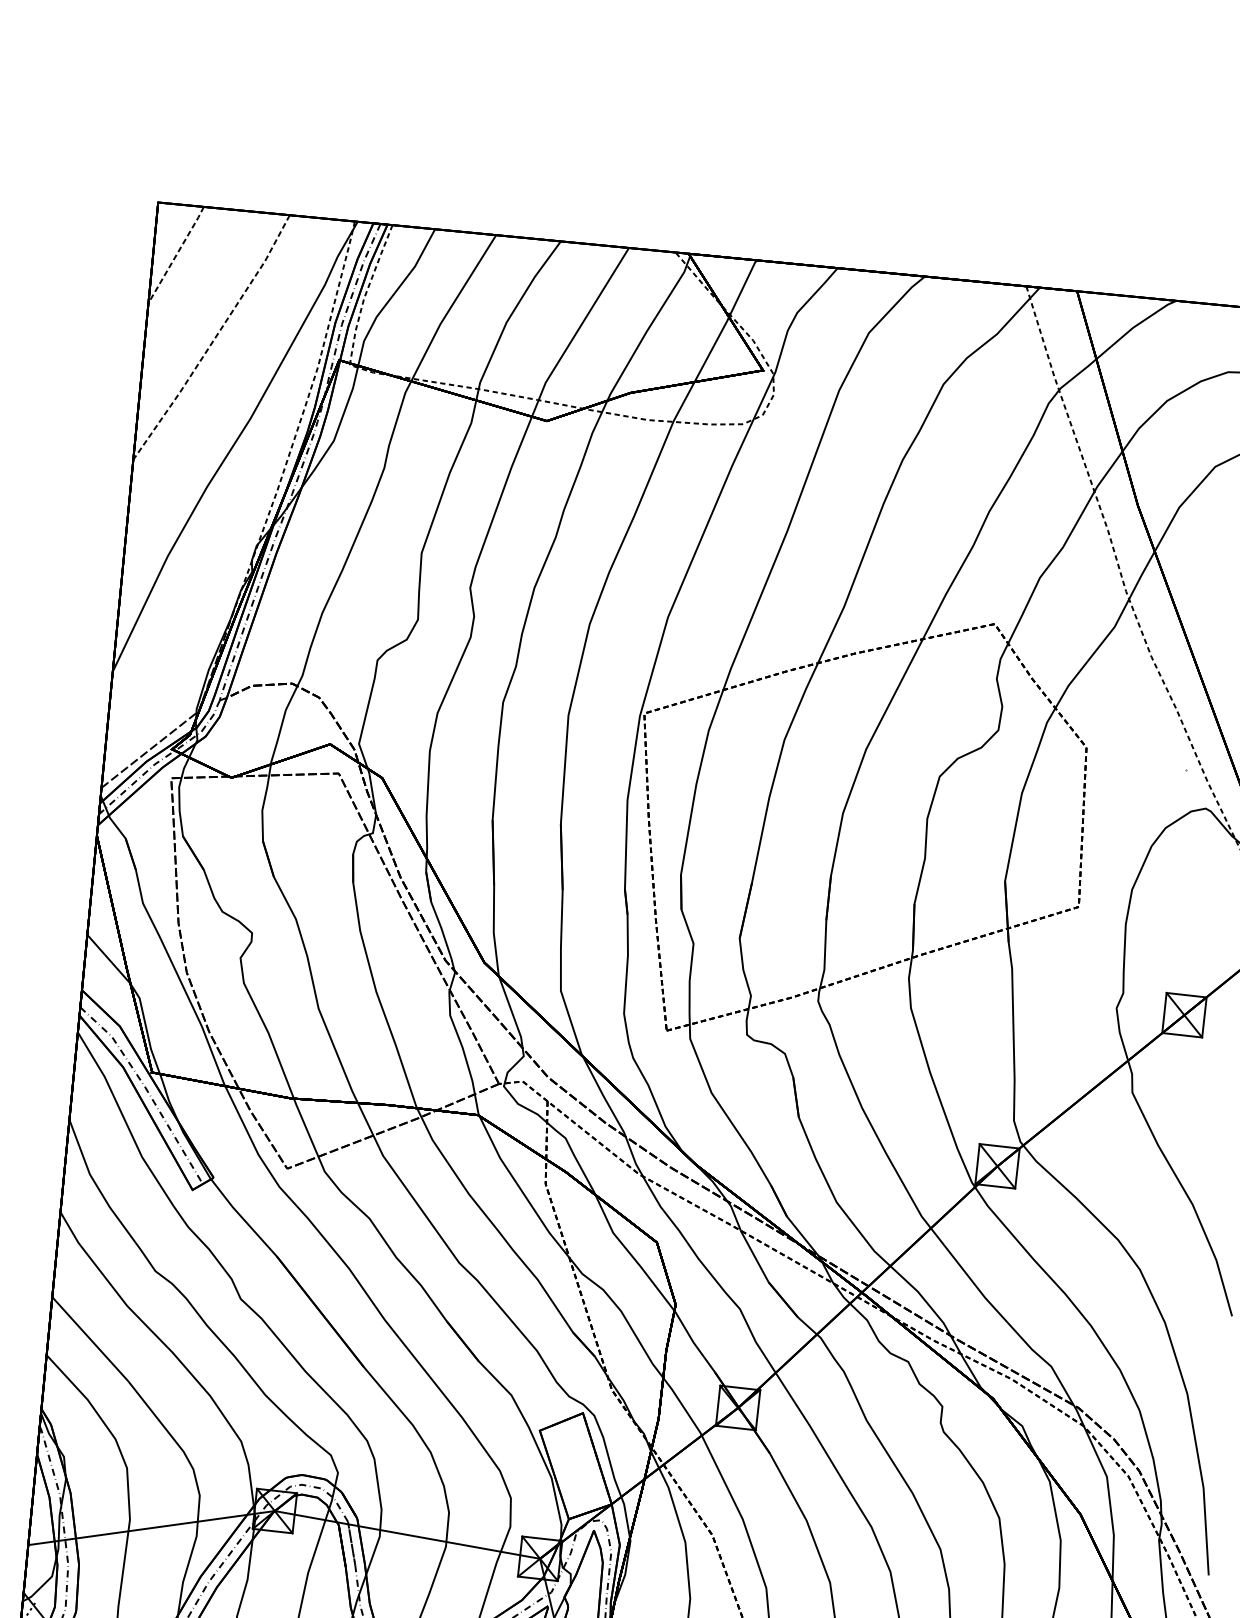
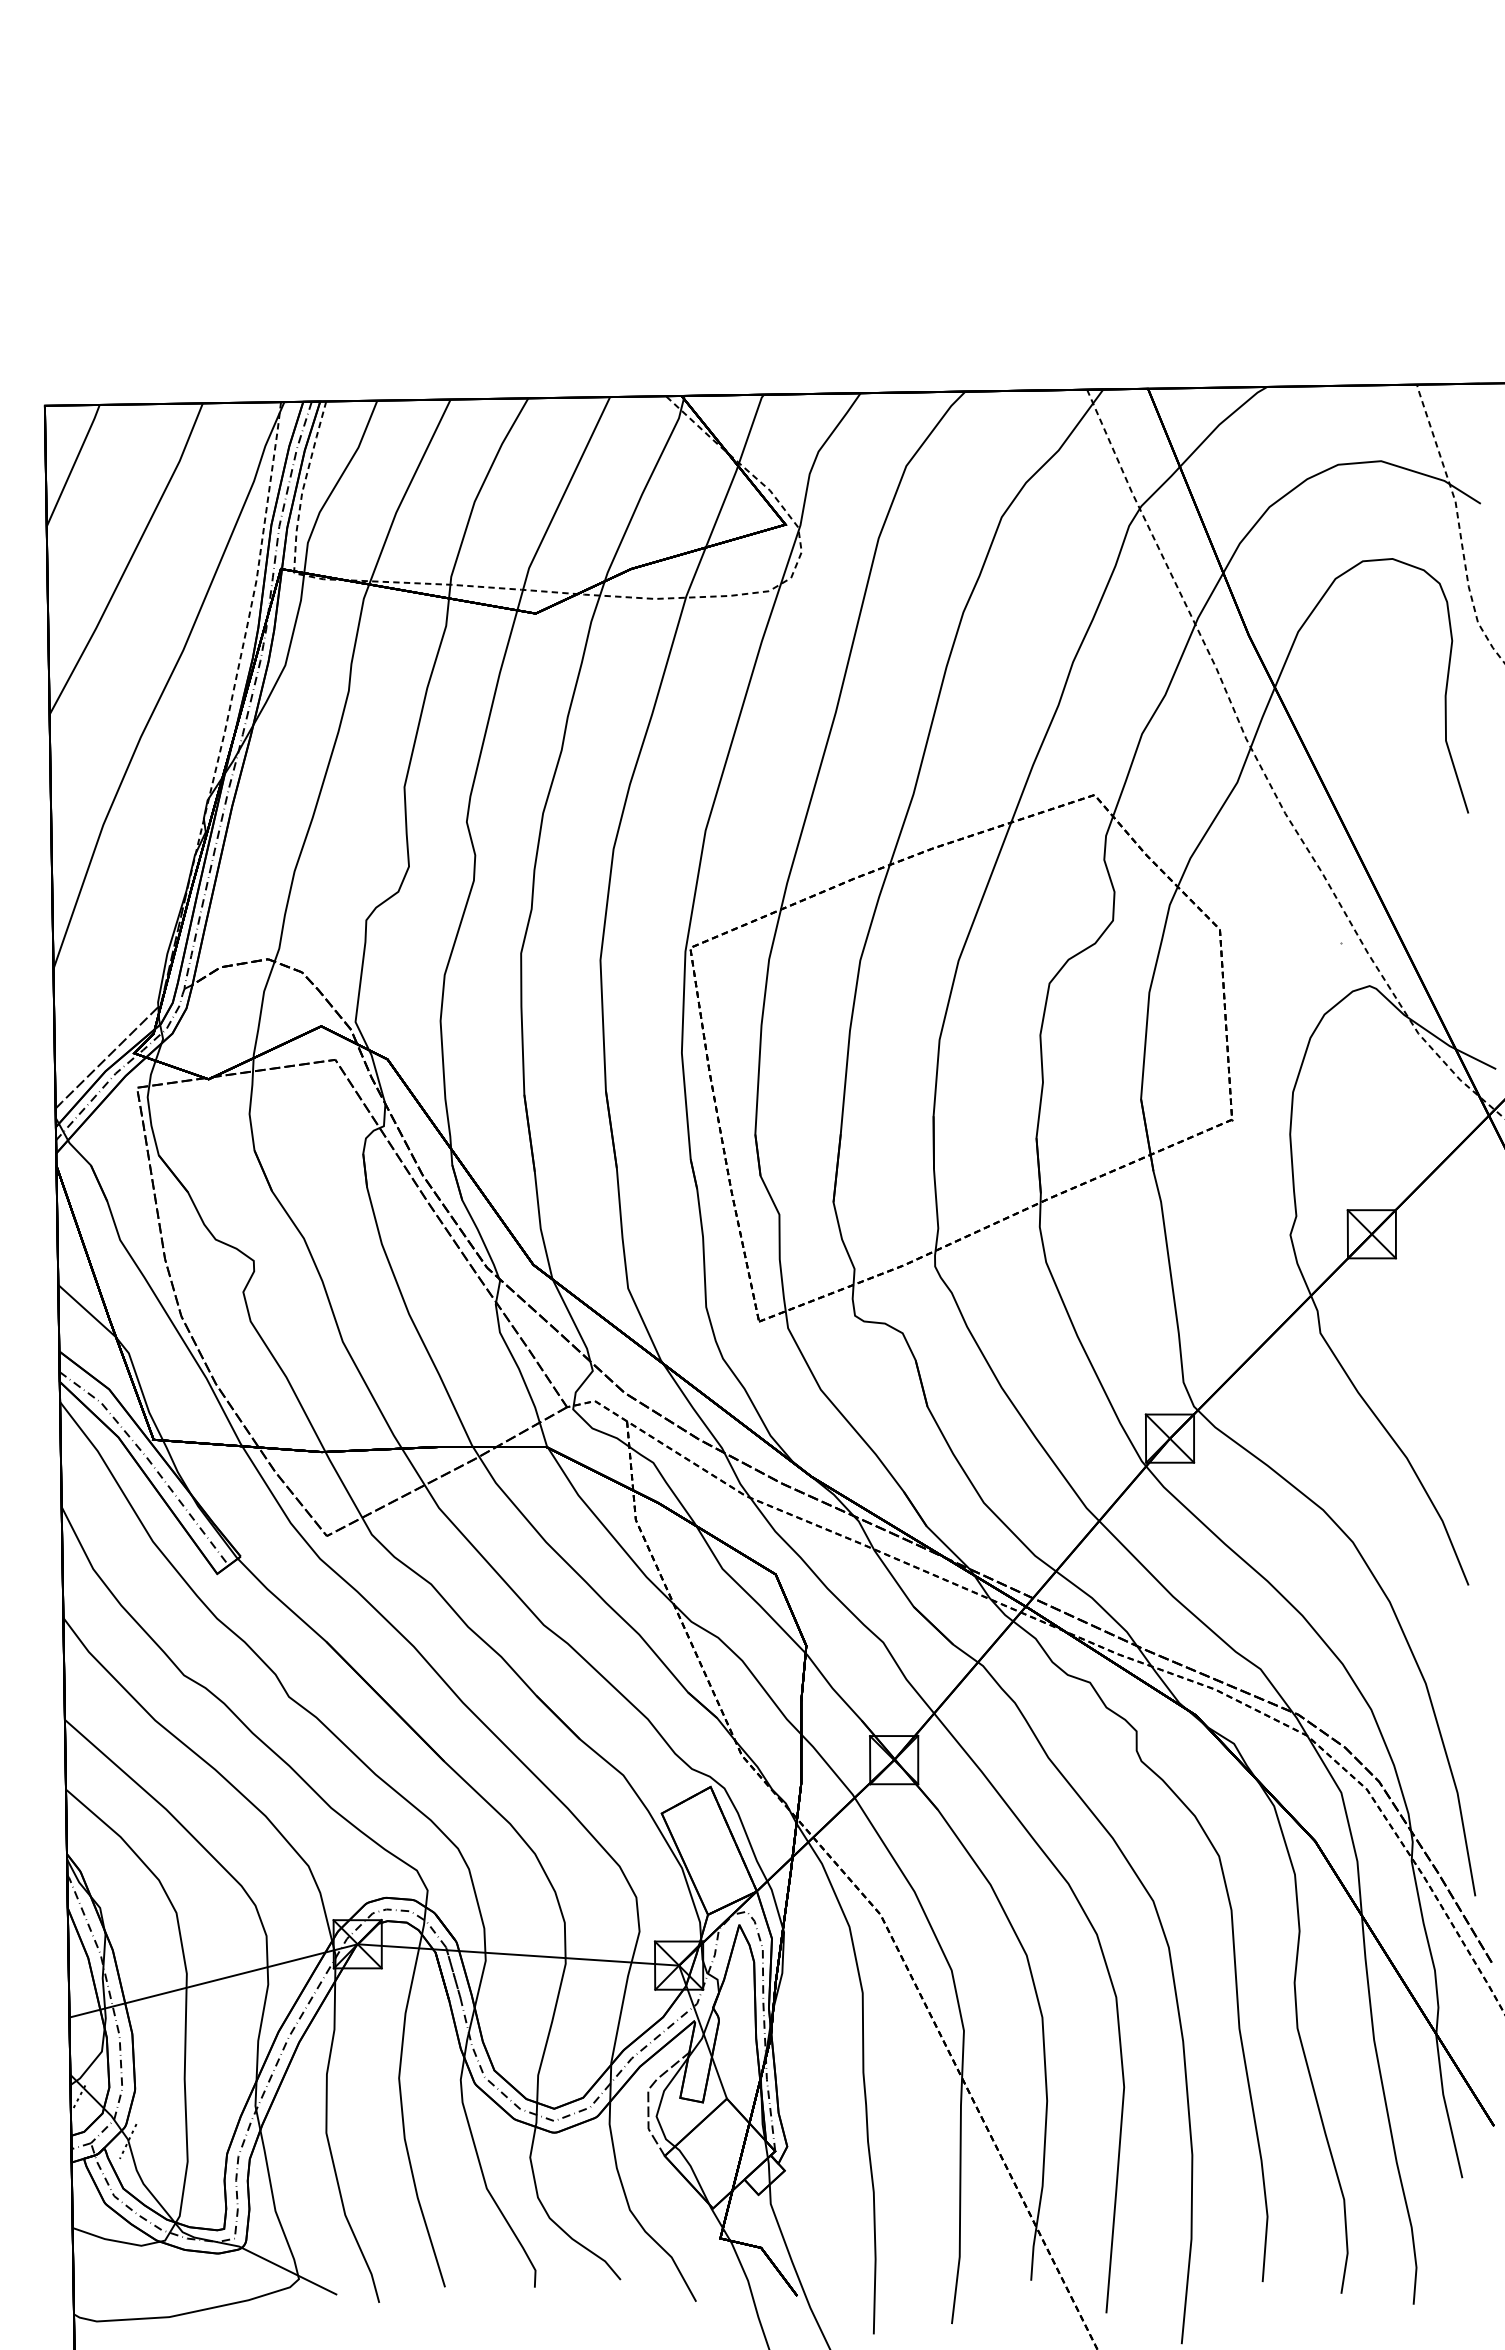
line: (176, 254) -> (73, 465), dashed -> solid
line: (214, 339) -> (129, 561), dashed -> solid

